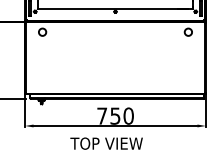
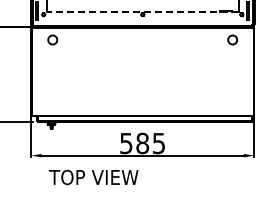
line: (115, 9) -> (142, 11), solid -> dashed
text: (115, 116) -> (142, 143), 750 -> 585
text: (106, 143) -> (93, 177), moved

